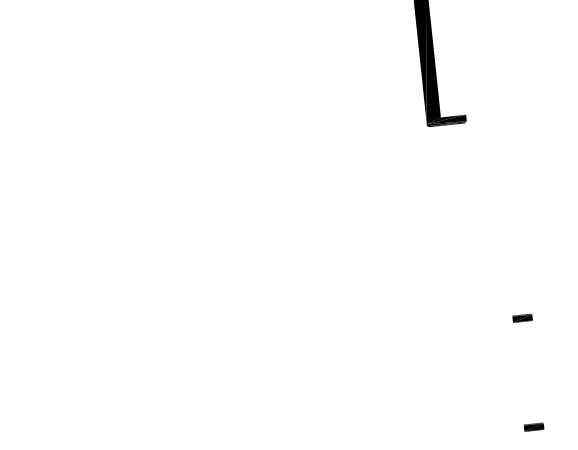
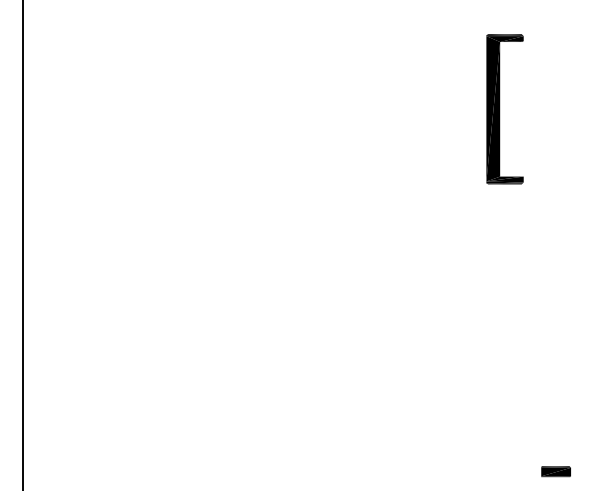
part: (521, 317) -> (555, 369), removed
part: (533, 427) -> (555, 471), size x1.6

